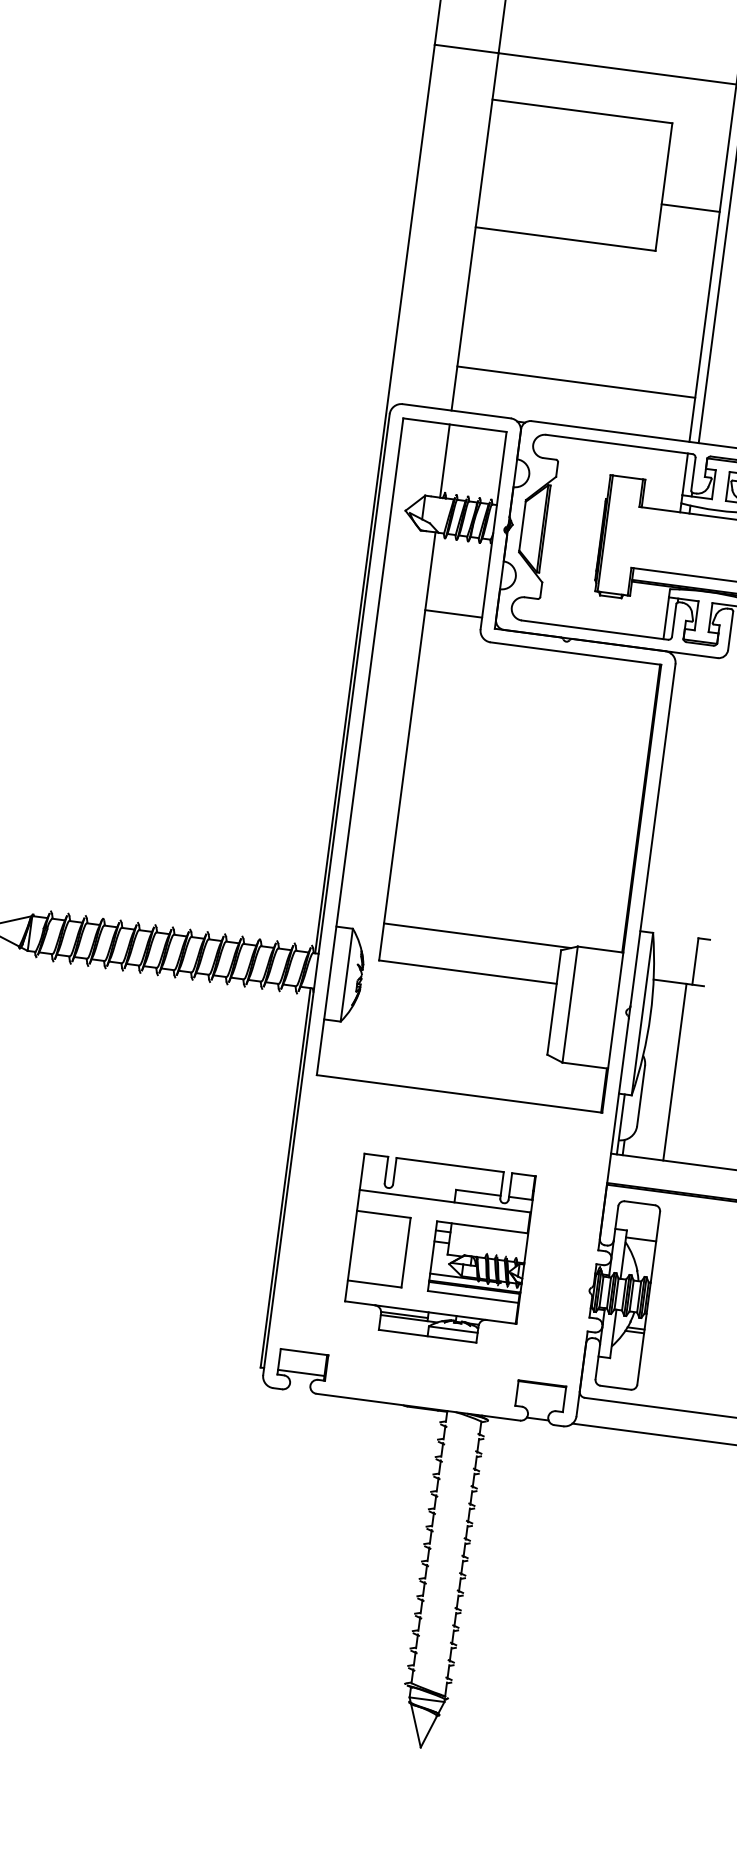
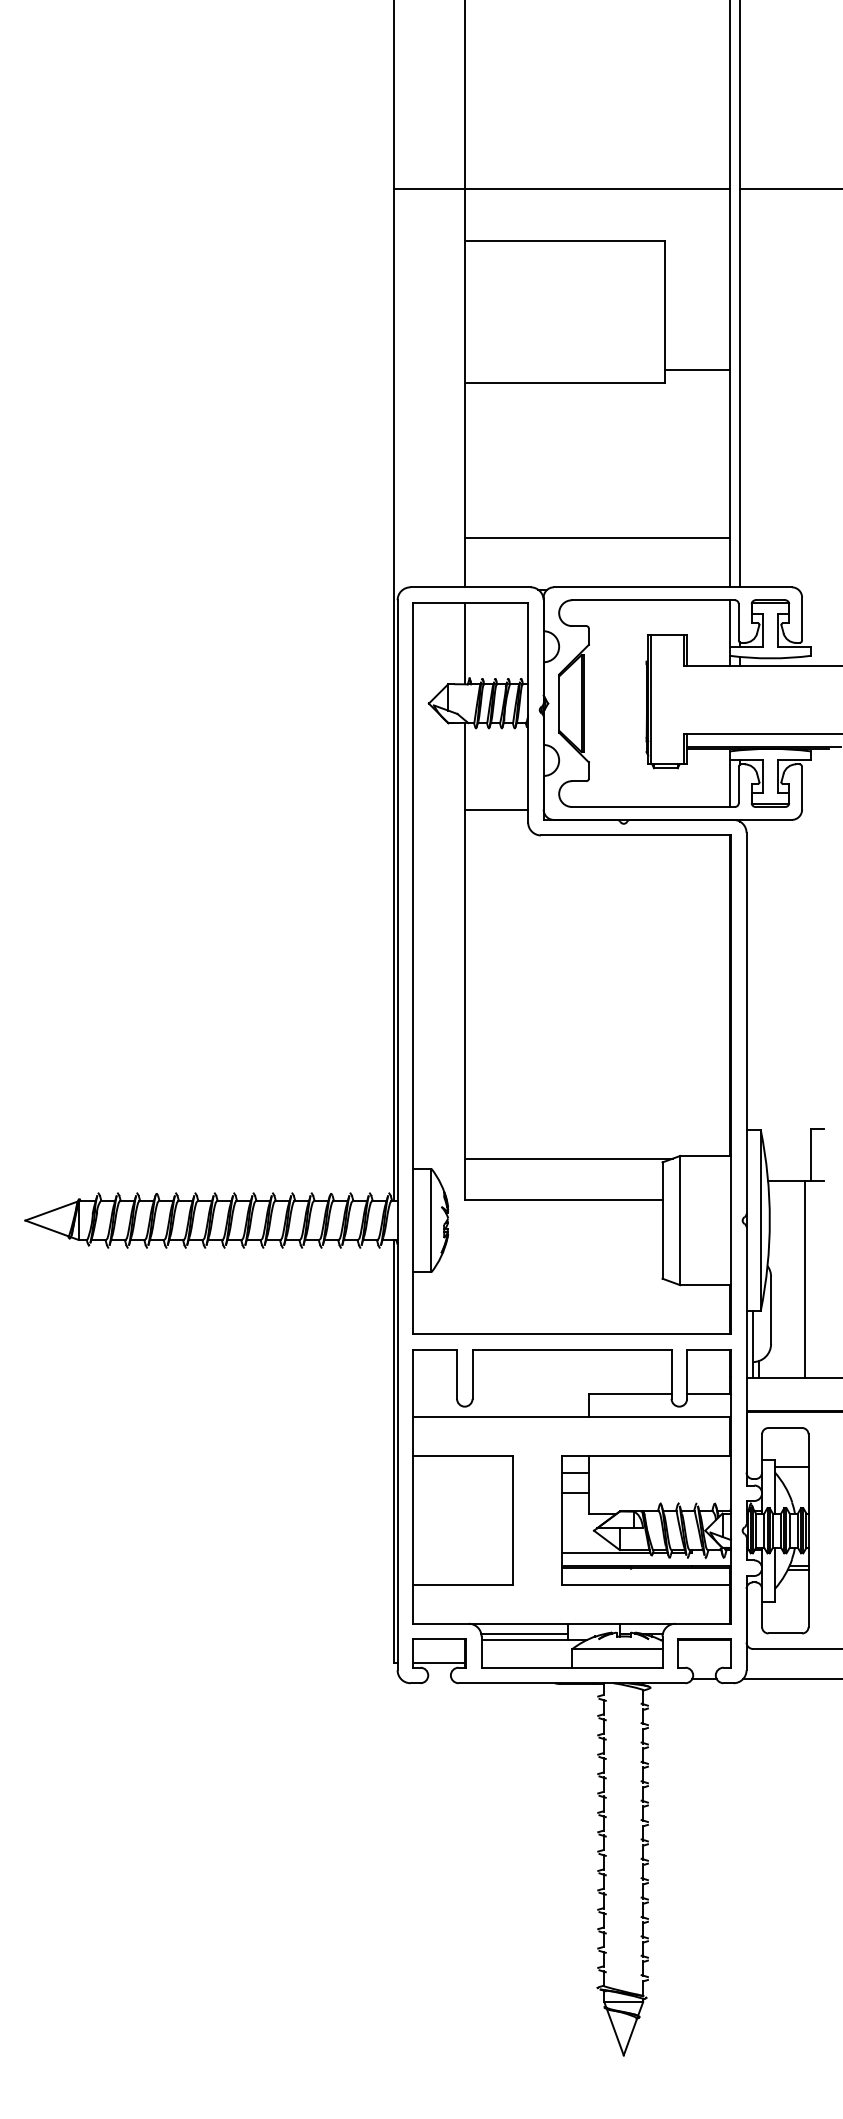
line: (690, 208) -> (697, 370), moved
part: (438, 1250) -> (571, 1508), size x1.67

